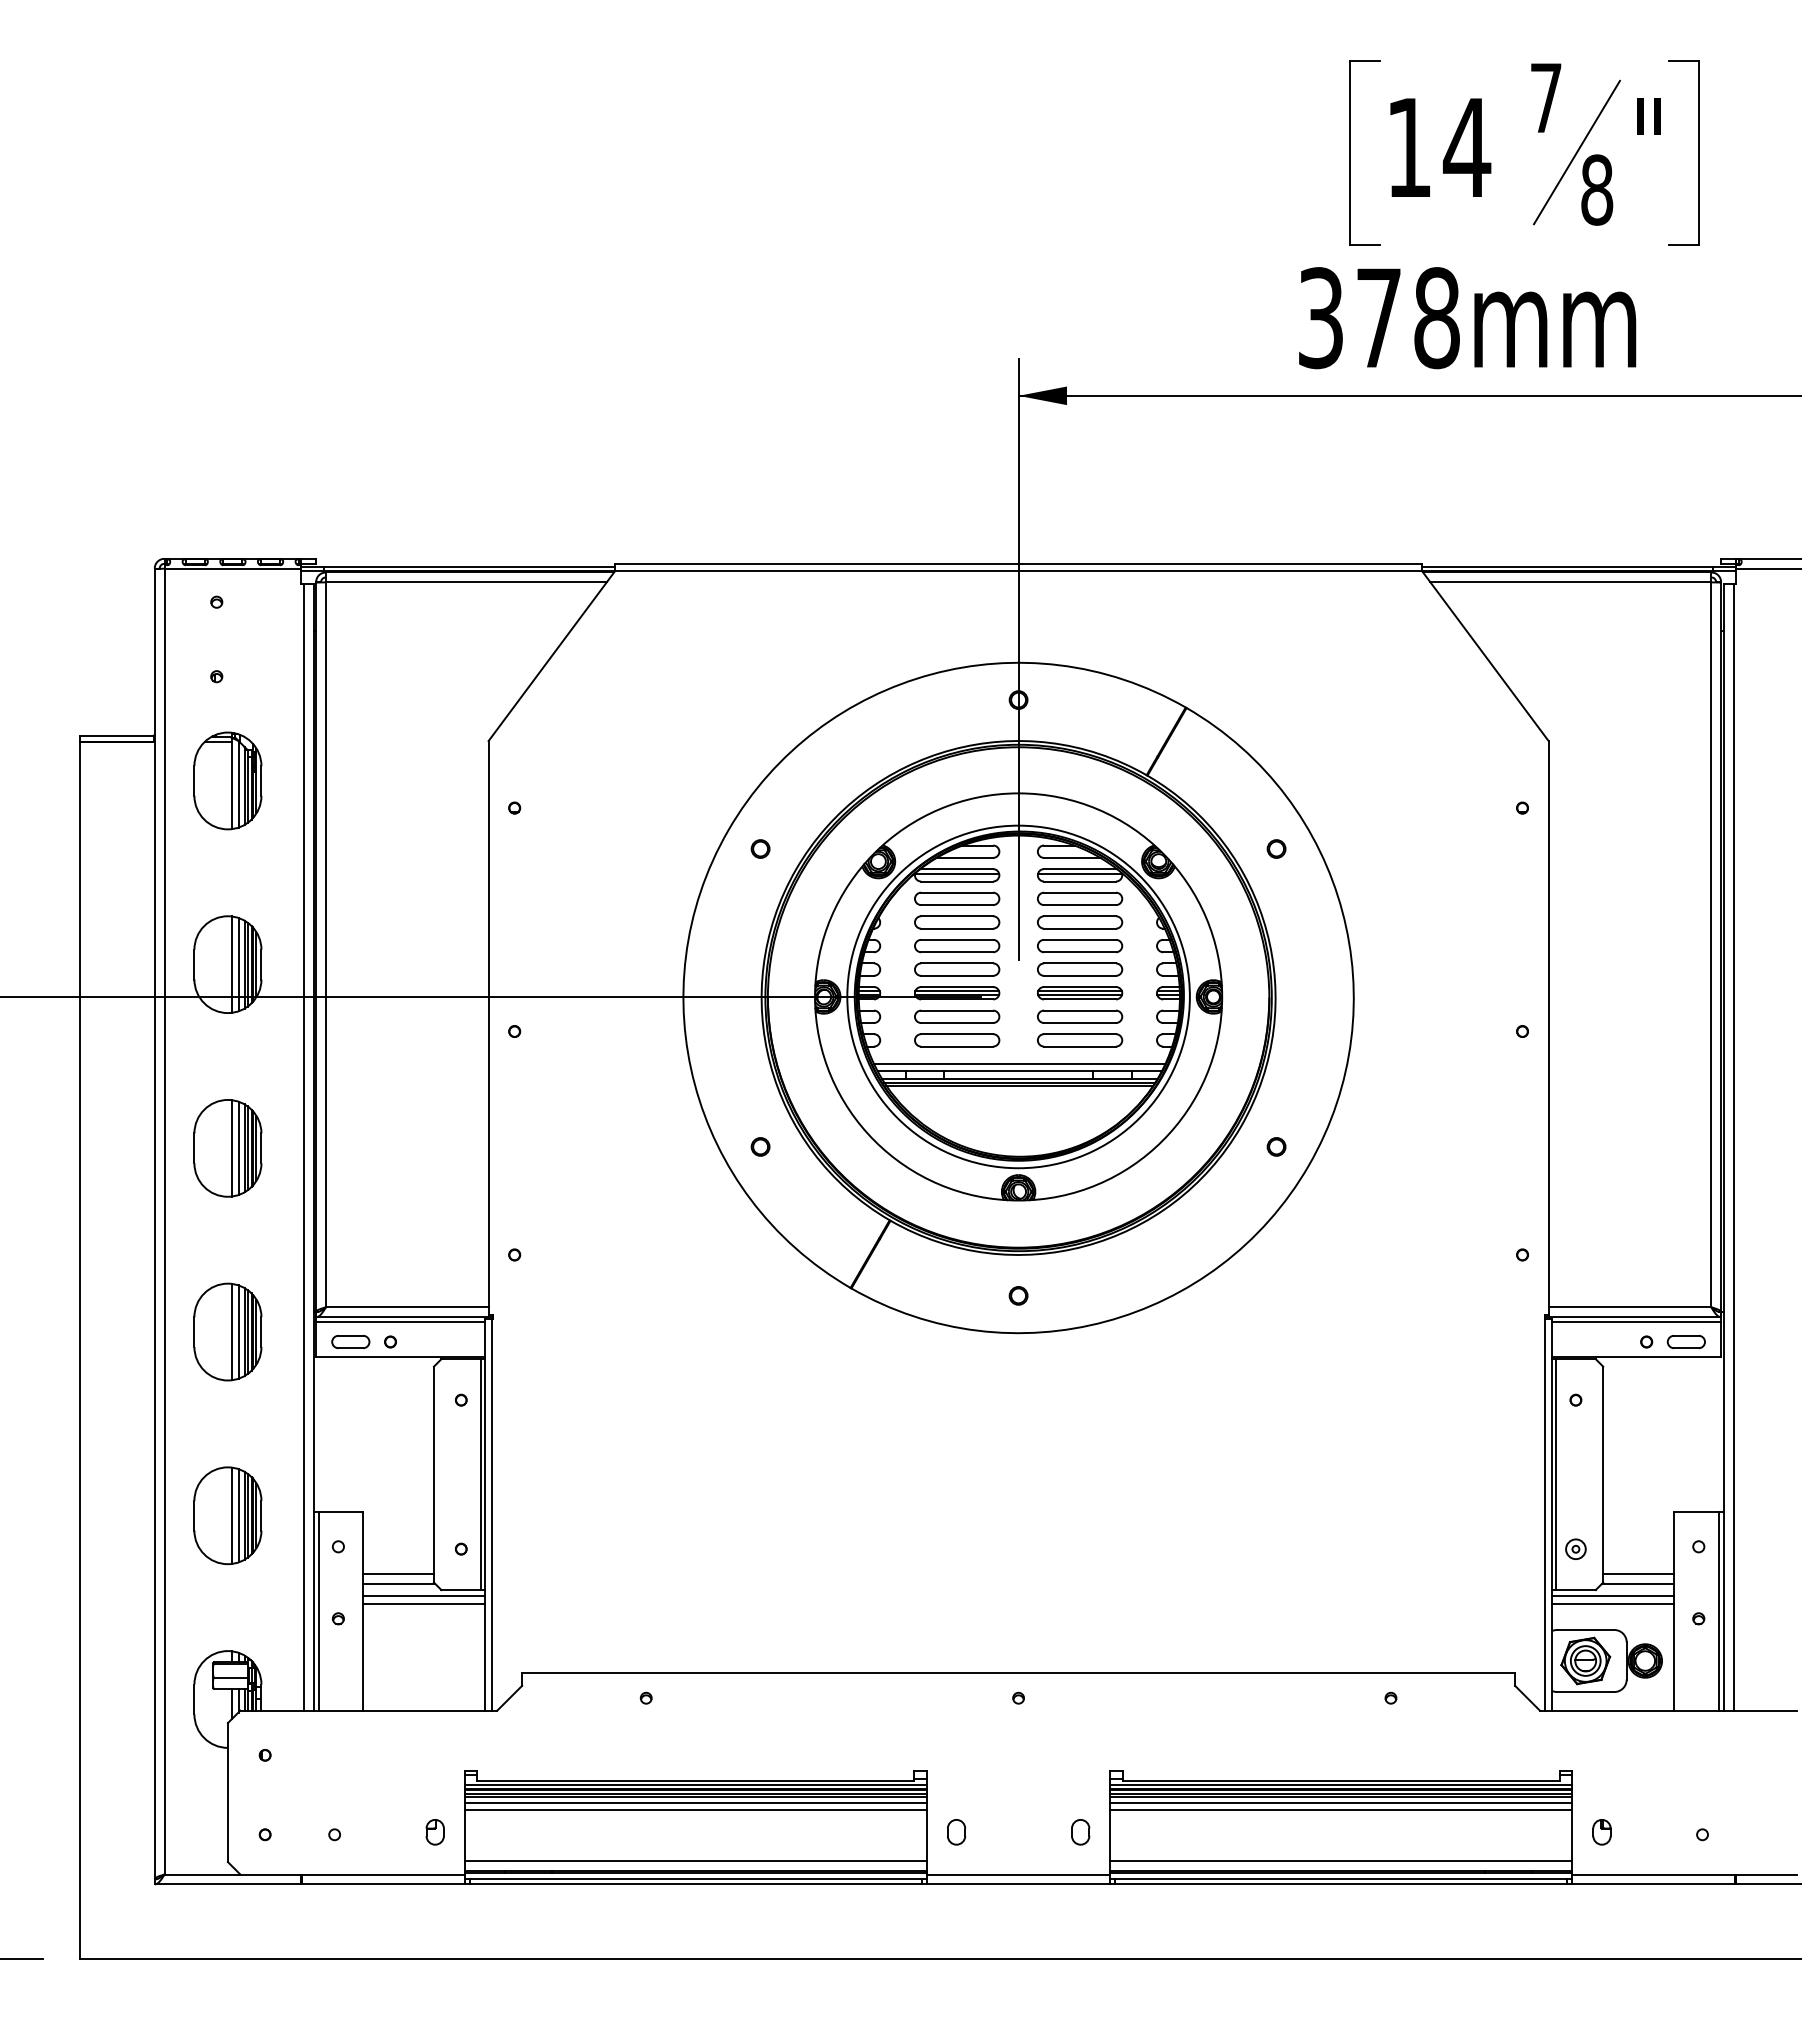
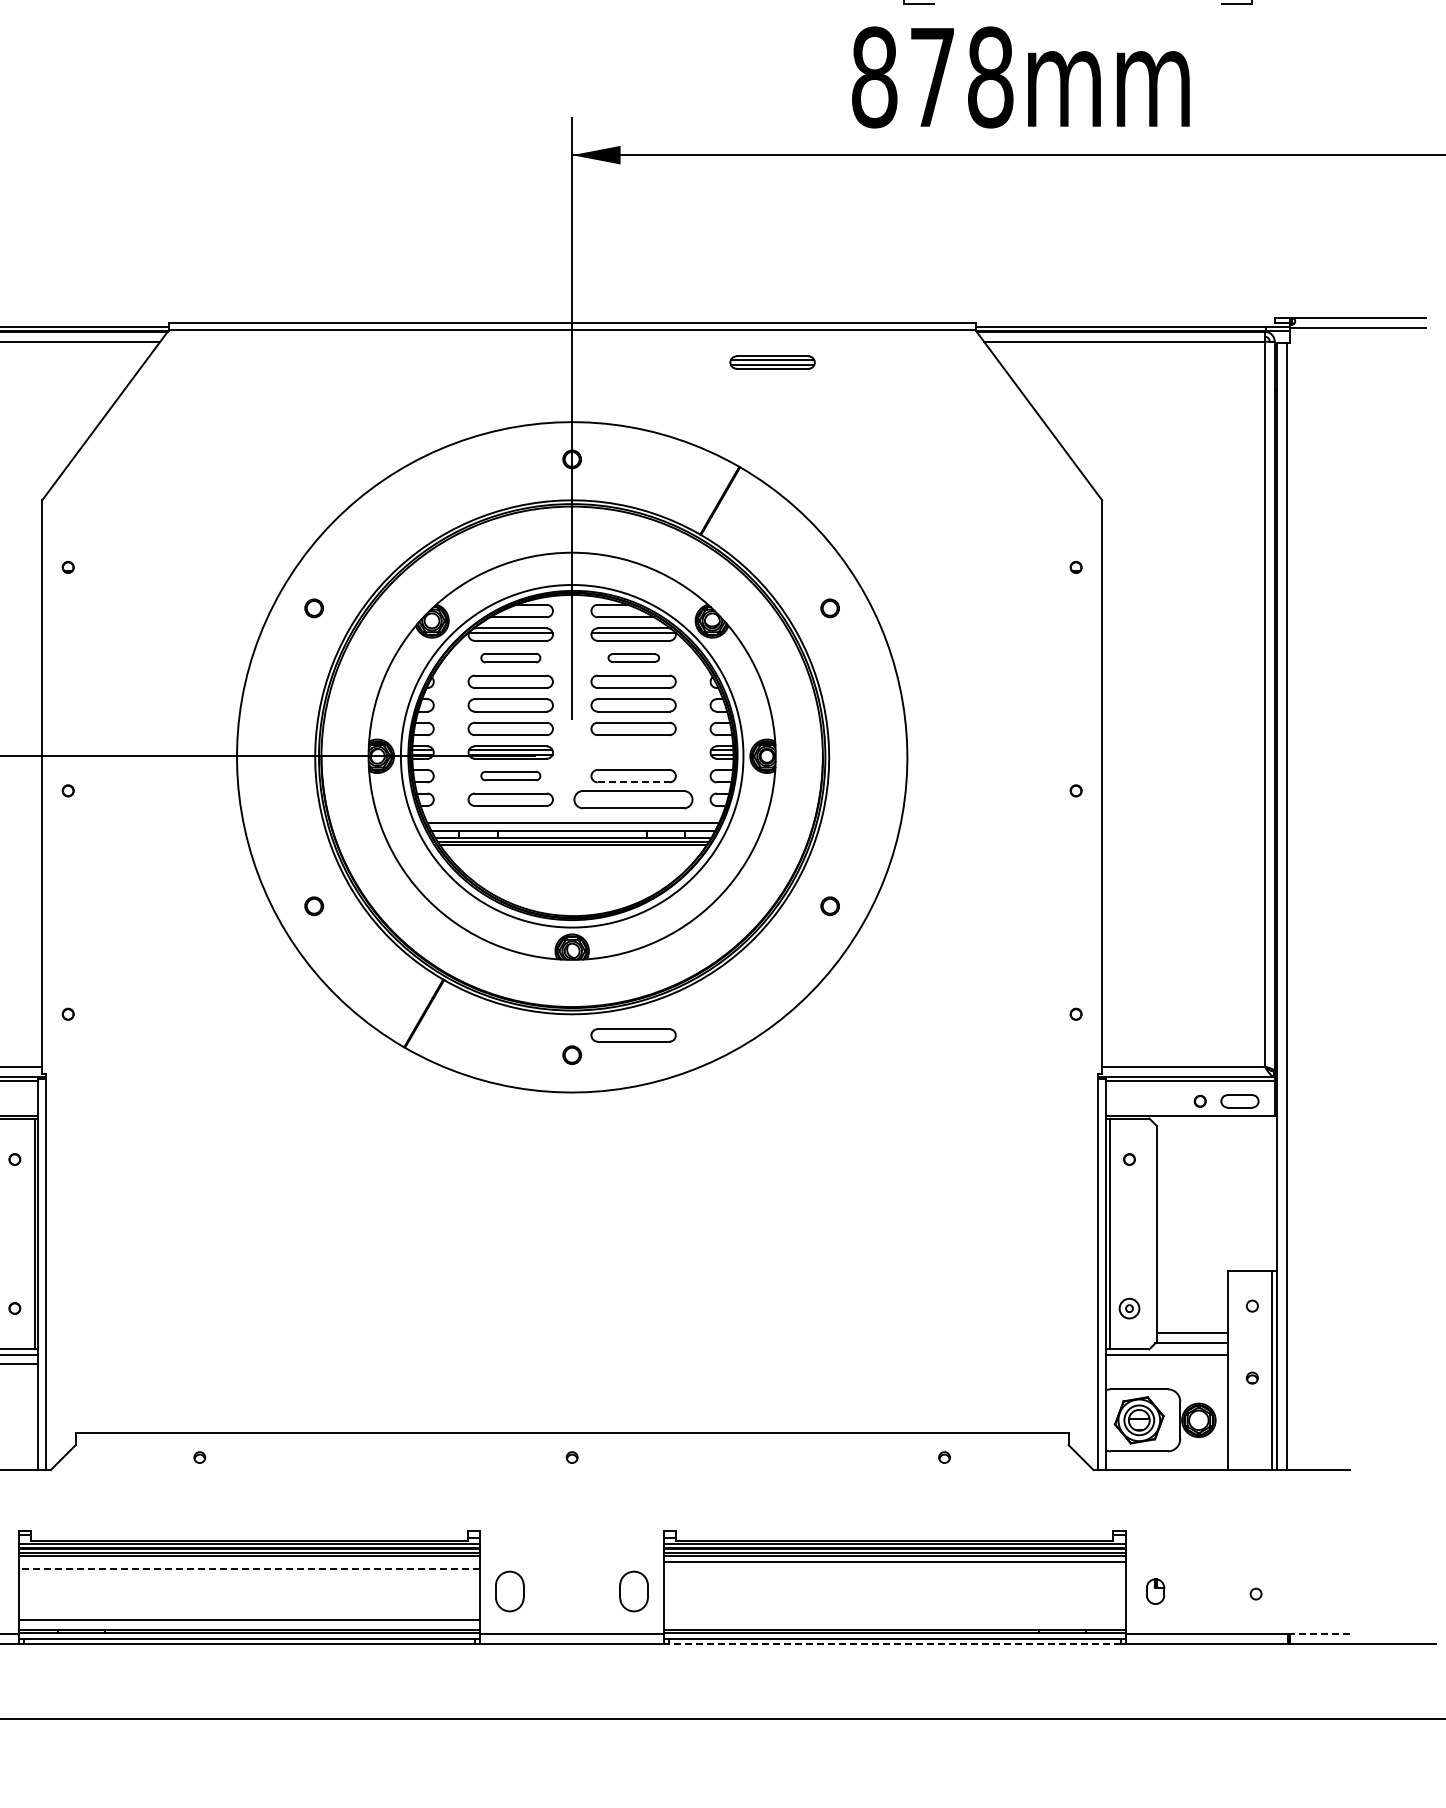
text: (1320, 318) -> (874, 77), 378mm -> 878mm
part: (957, 898) -> (511, 657), size x0.7
part: (1080, 898) -> (634, 657), size x0.6
part: (1080, 993) -> (773, 362), moved
part: (957, 1016) -> (511, 775), size x0.7
line: (1080, 1023) -> (634, 782), solid -> dashed
part: (1080, 1040) -> (634, 799), size x1.4
part: (1080, 1276) -> (634, 1035), added
line: (1612, 1604) -> (1166, 1363), removed
line: (695, 1803) -> (249, 1562), removed
line: (695, 1809) -> (249, 1568), solid -> dashed
line: (1341, 1809) -> (895, 1568), removed
part: (956, 1832) -> (510, 1591), size x1.6
part: (1080, 1832) -> (634, 1591), size x1.6
line: (1341, 1860) -> (895, 1619), removed
line: (1766, 1874) -> (1320, 1633), solid -> dashed
line: (1341, 1884) -> (895, 1643), solid -> dashed

